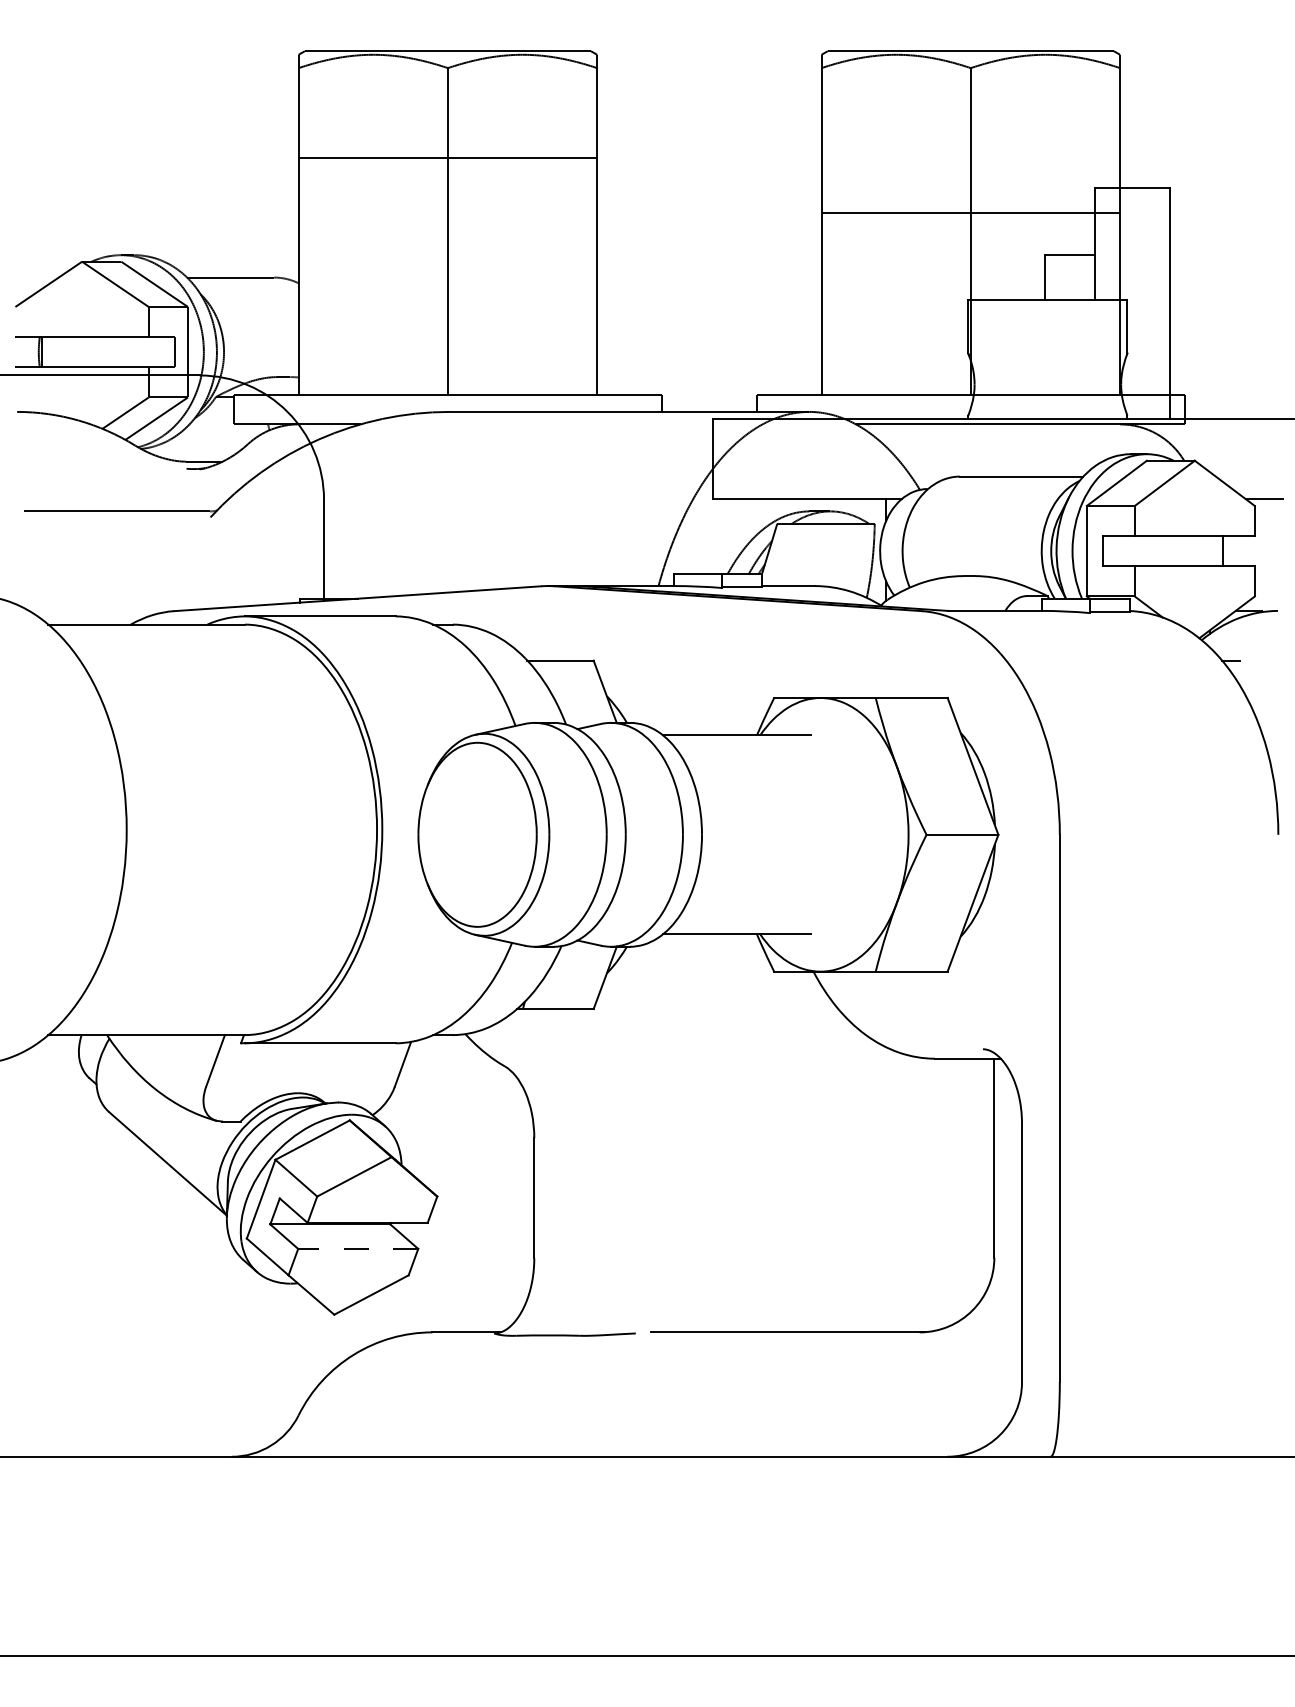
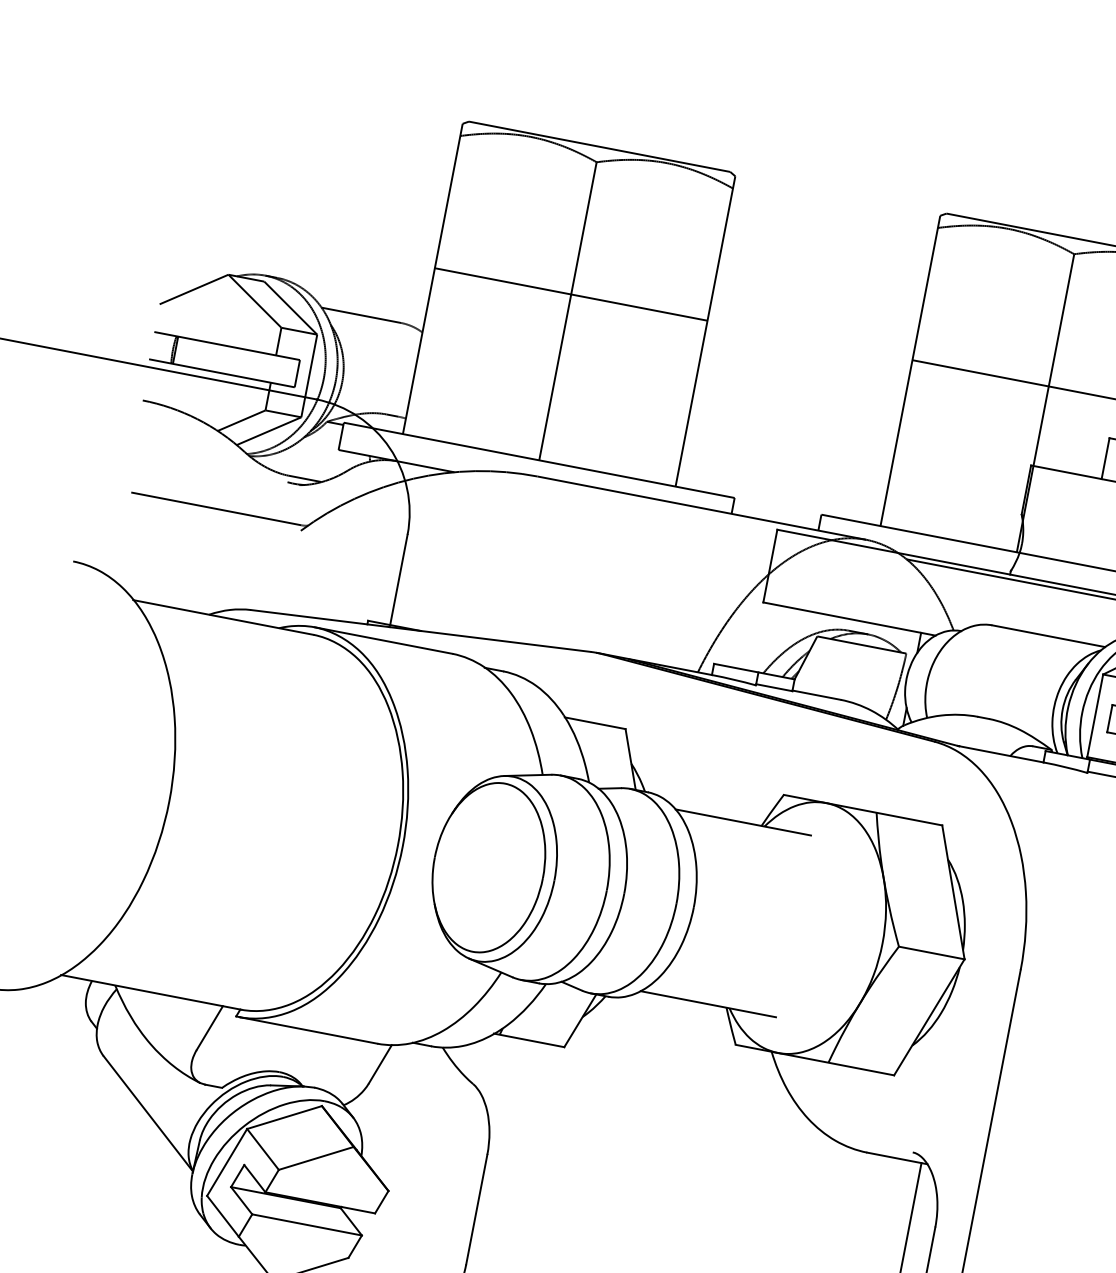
line: (447, 157) -> (570, 294), moved
line: (357, 1248) -> (306, 1224), dashed -> solid

